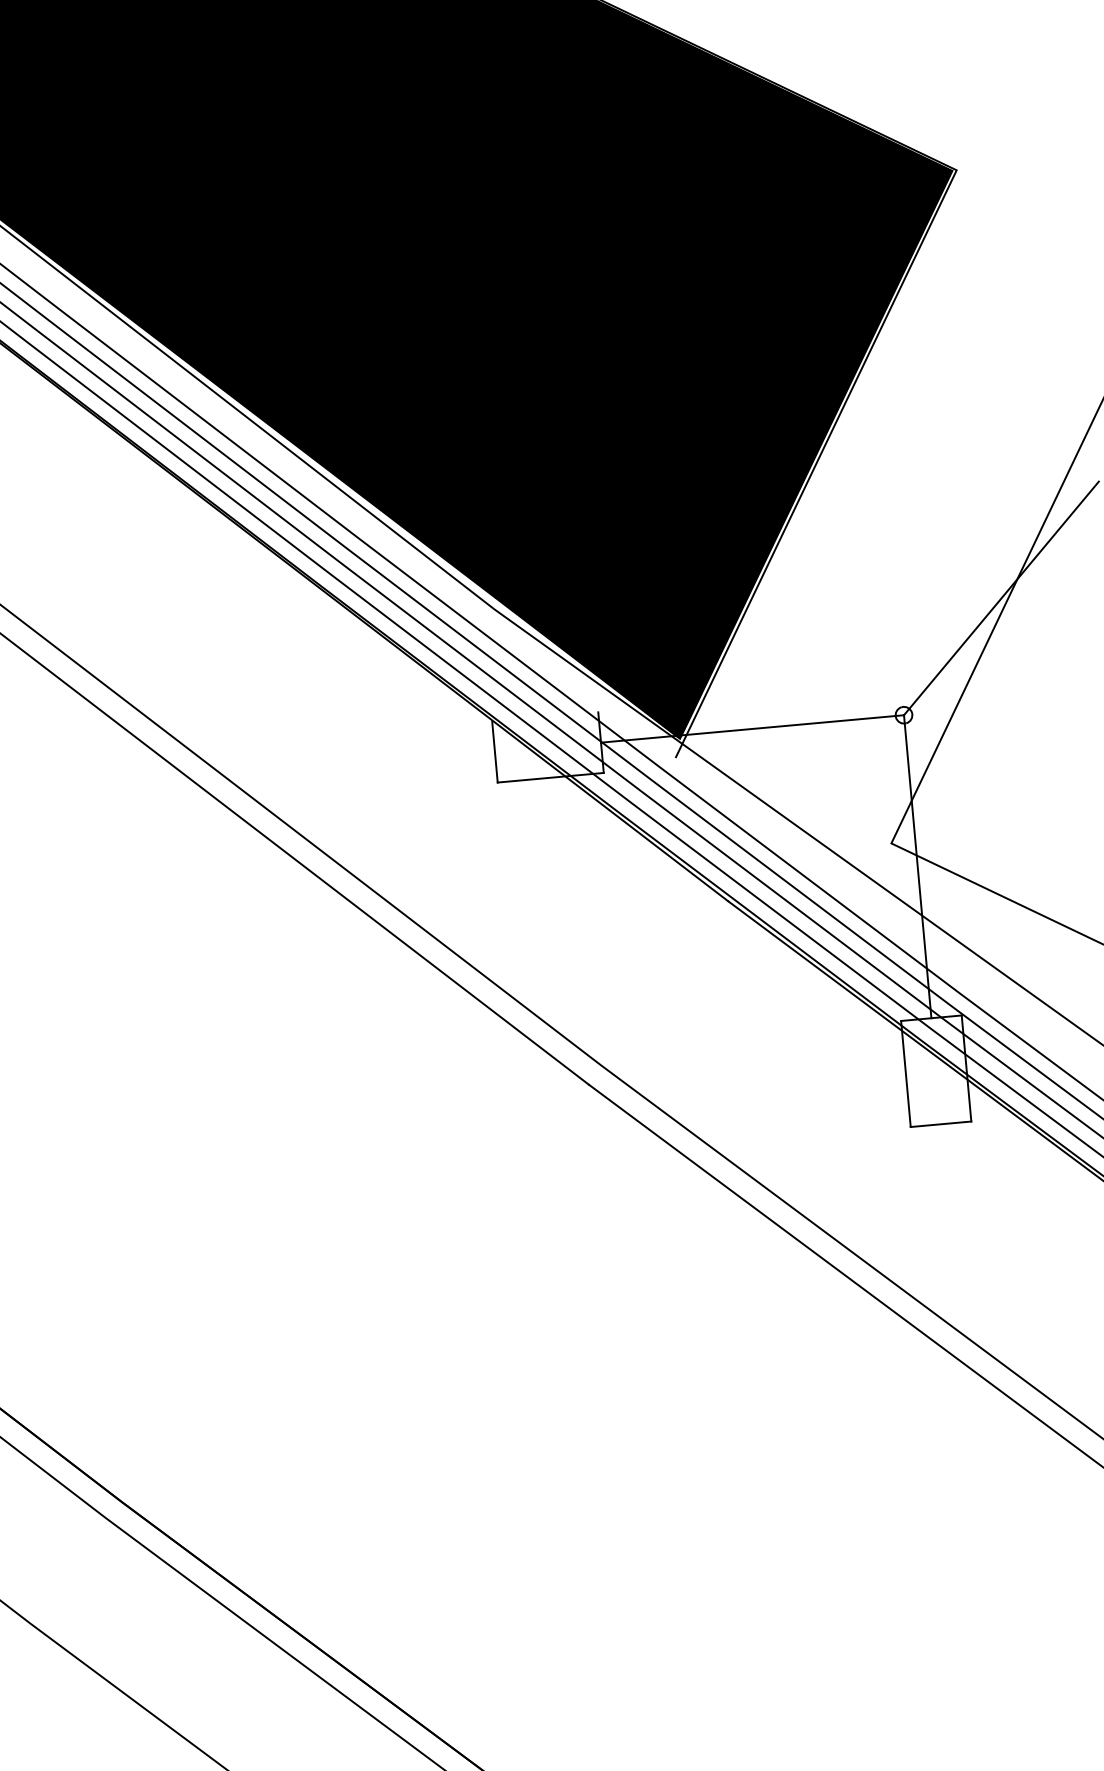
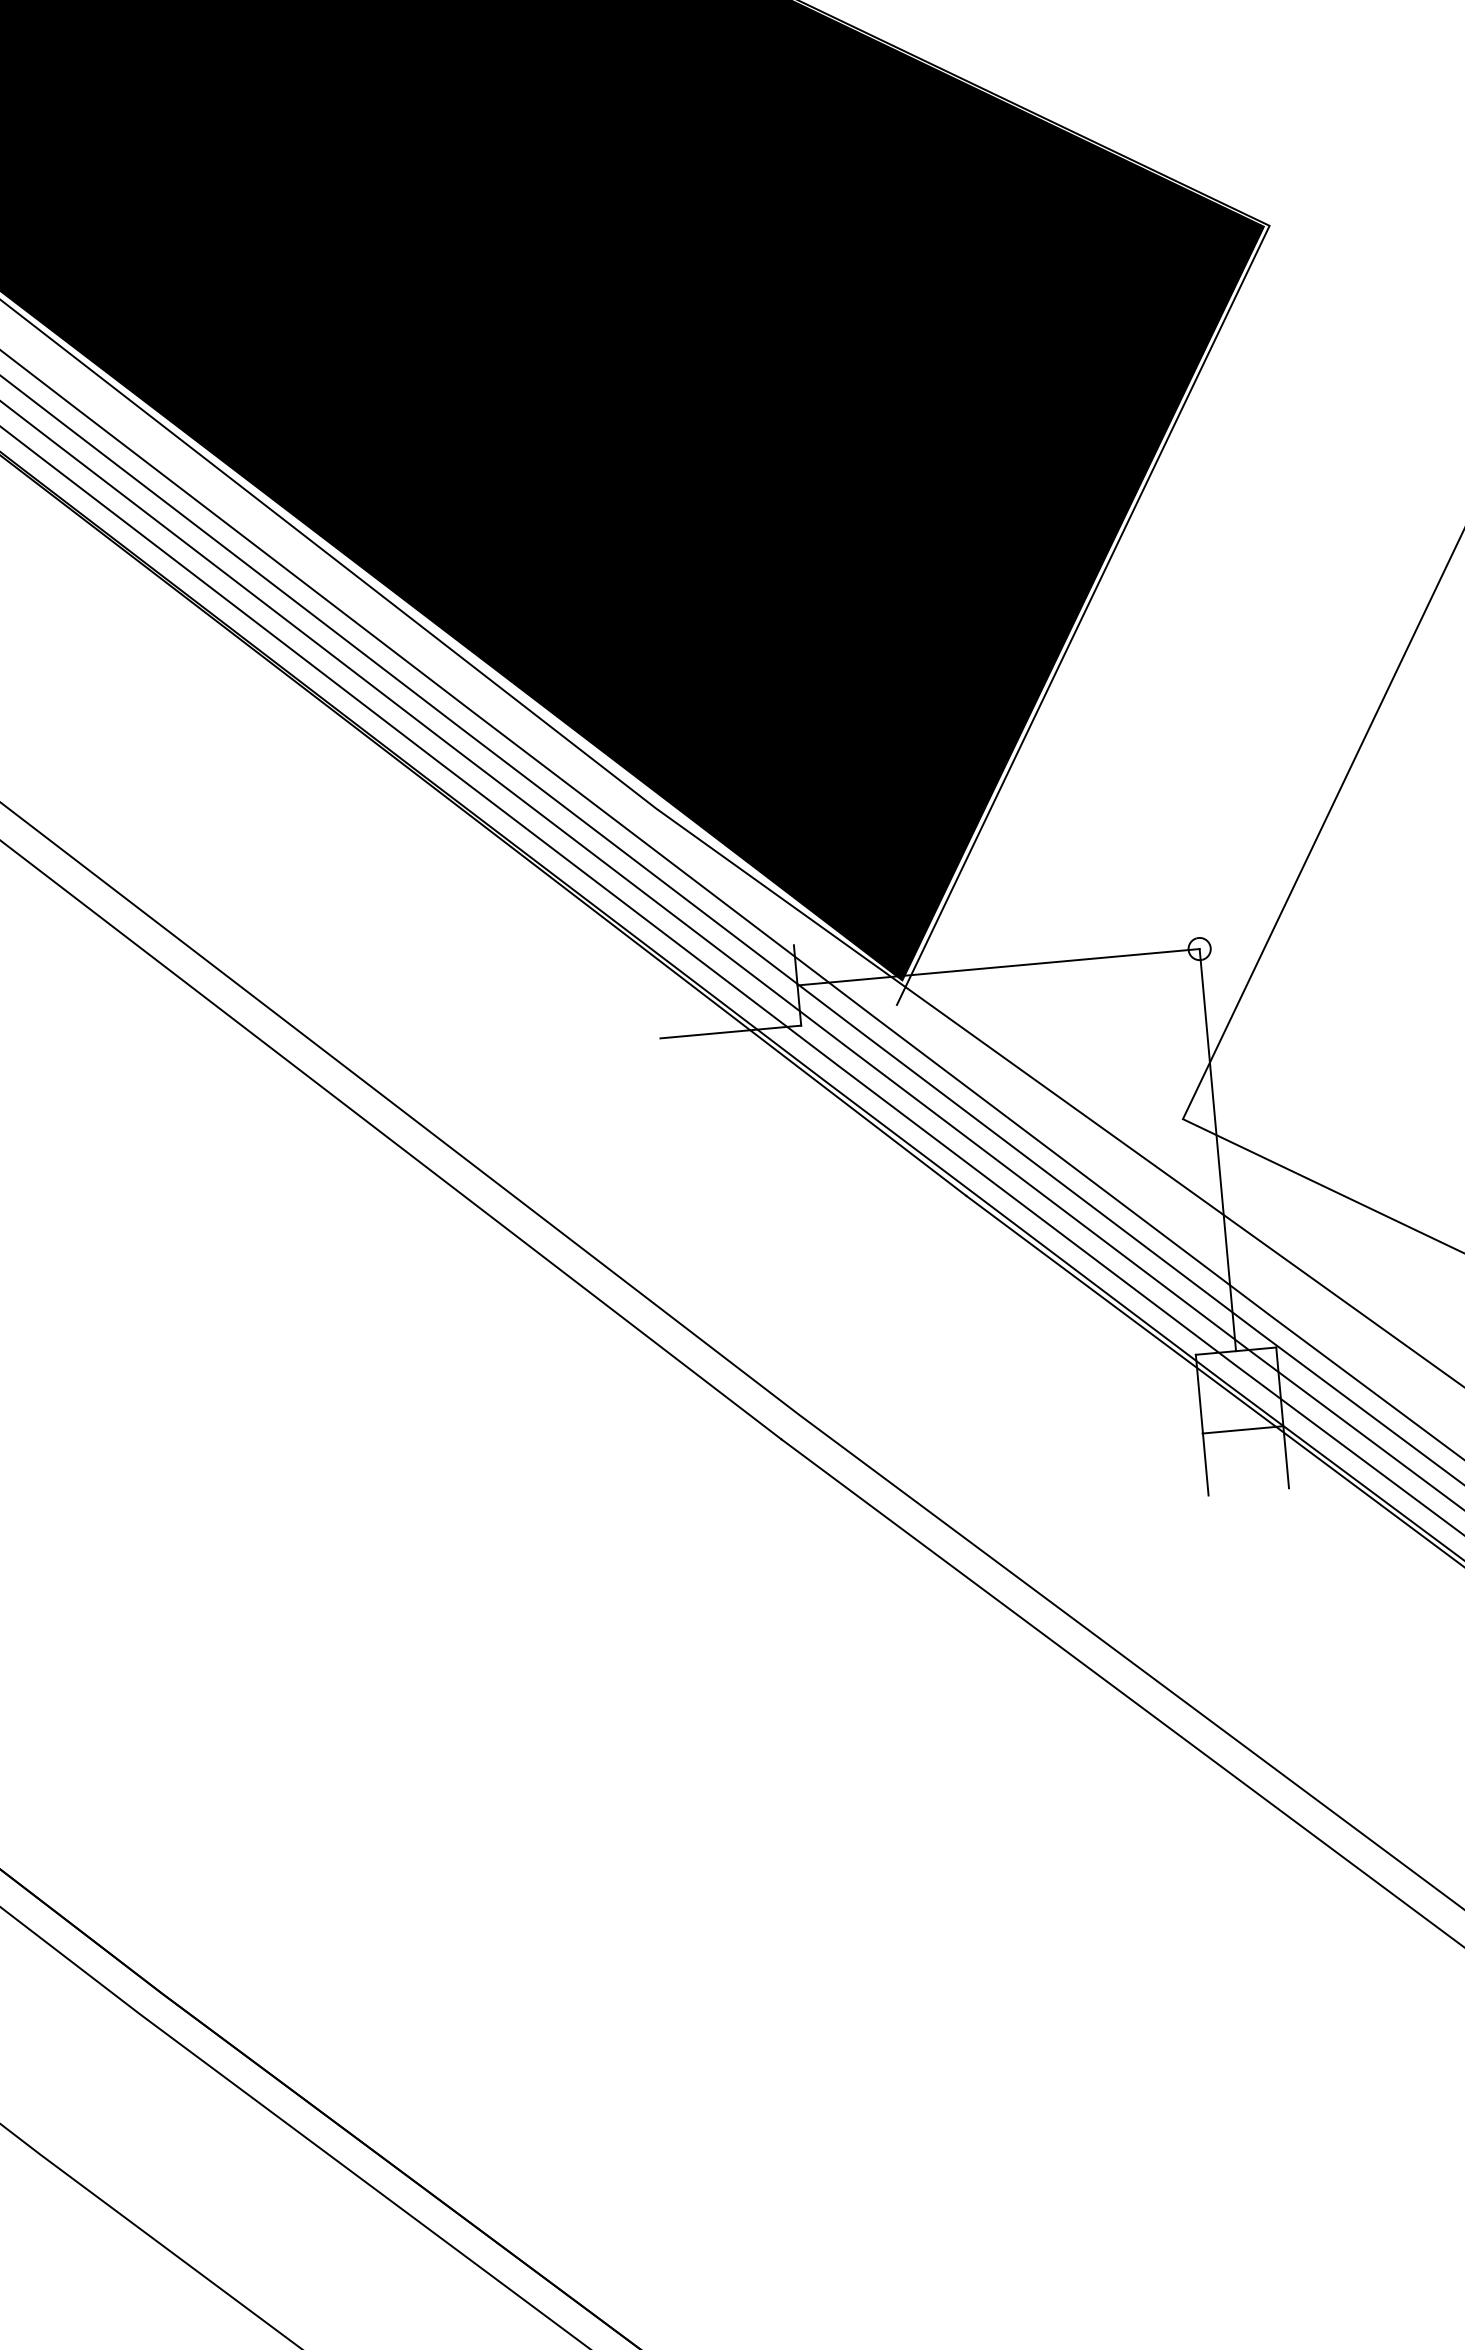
line: (1001, 598) -> (1328, 793), removed
line: (494, 751) -> (656, 997), removed
line: (940, 1123) -> (1242, 1429), moved

